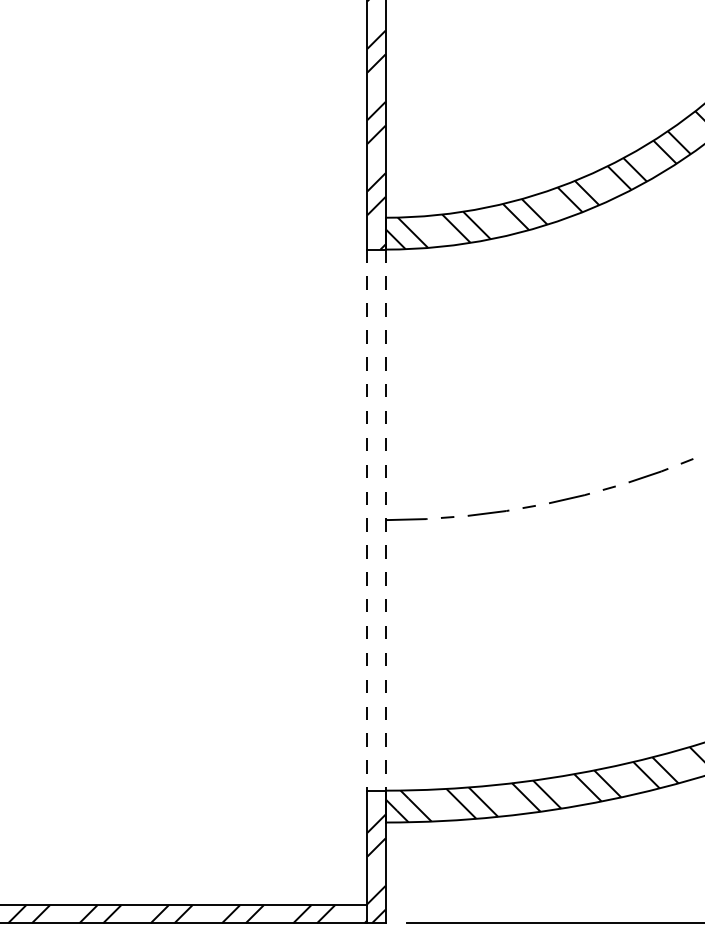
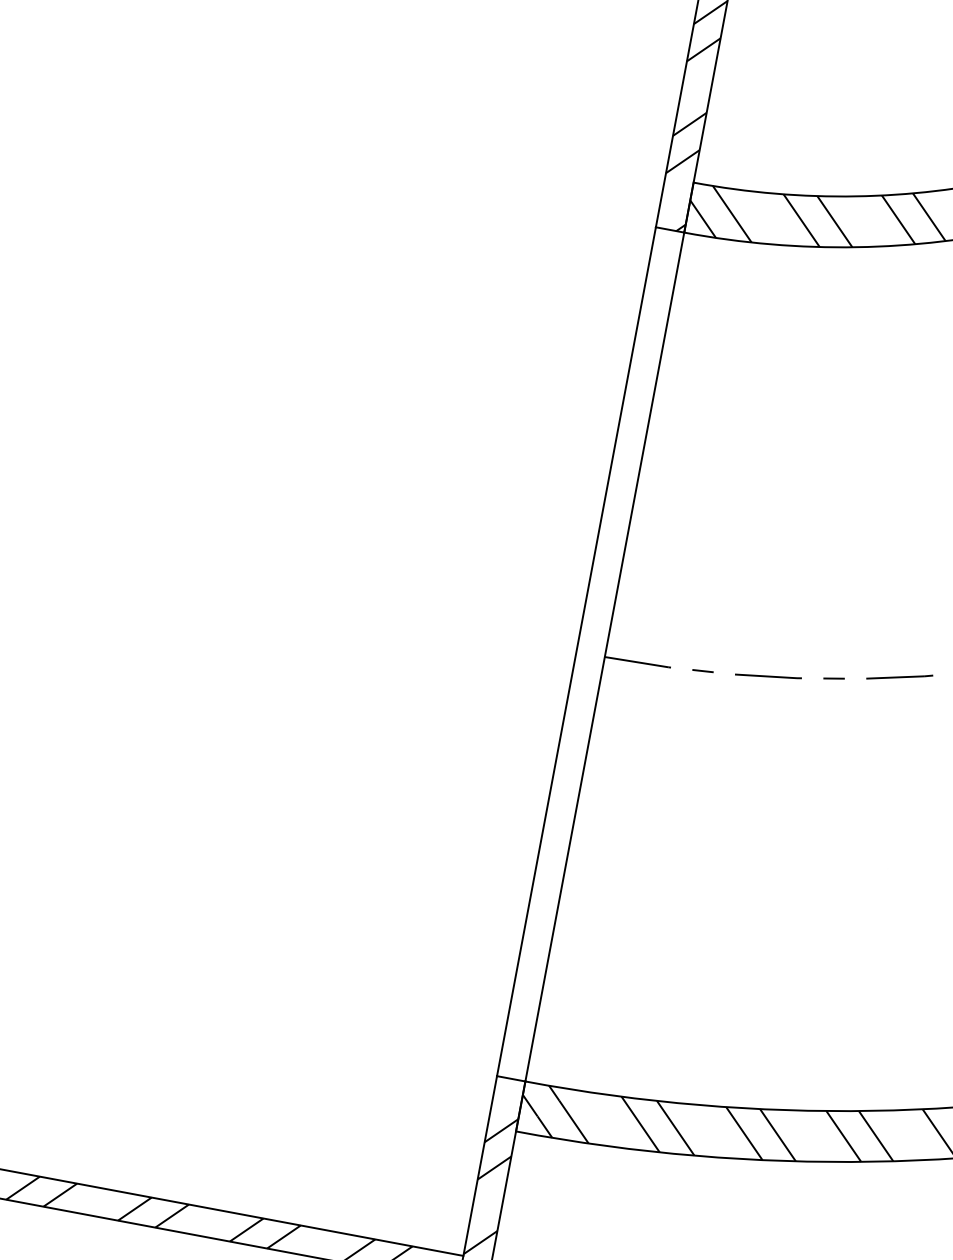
line: (367, 520) -> (576, 652), dashed -> solid
line: (385, 520) -> (604, 657), dashed -> solid

